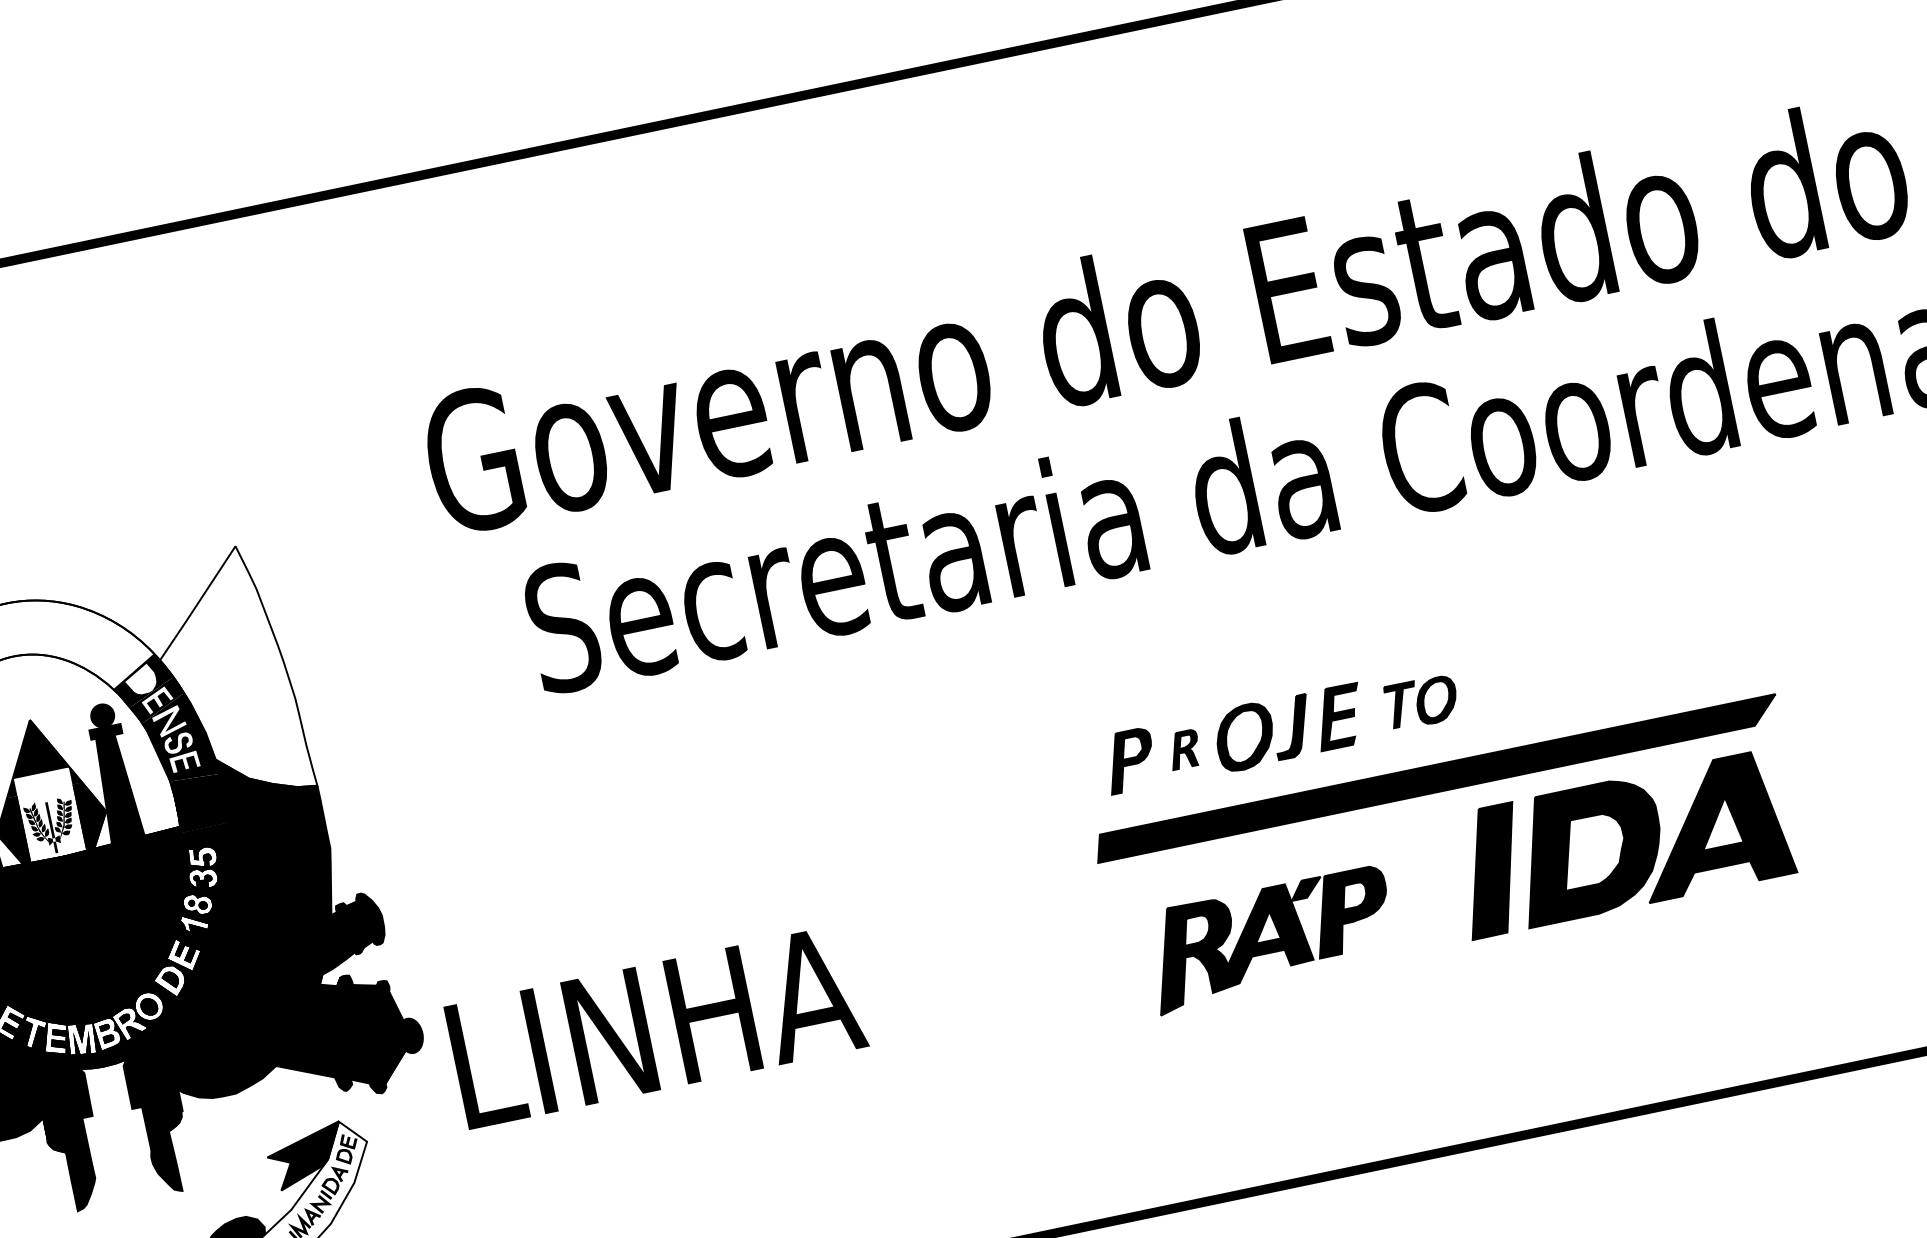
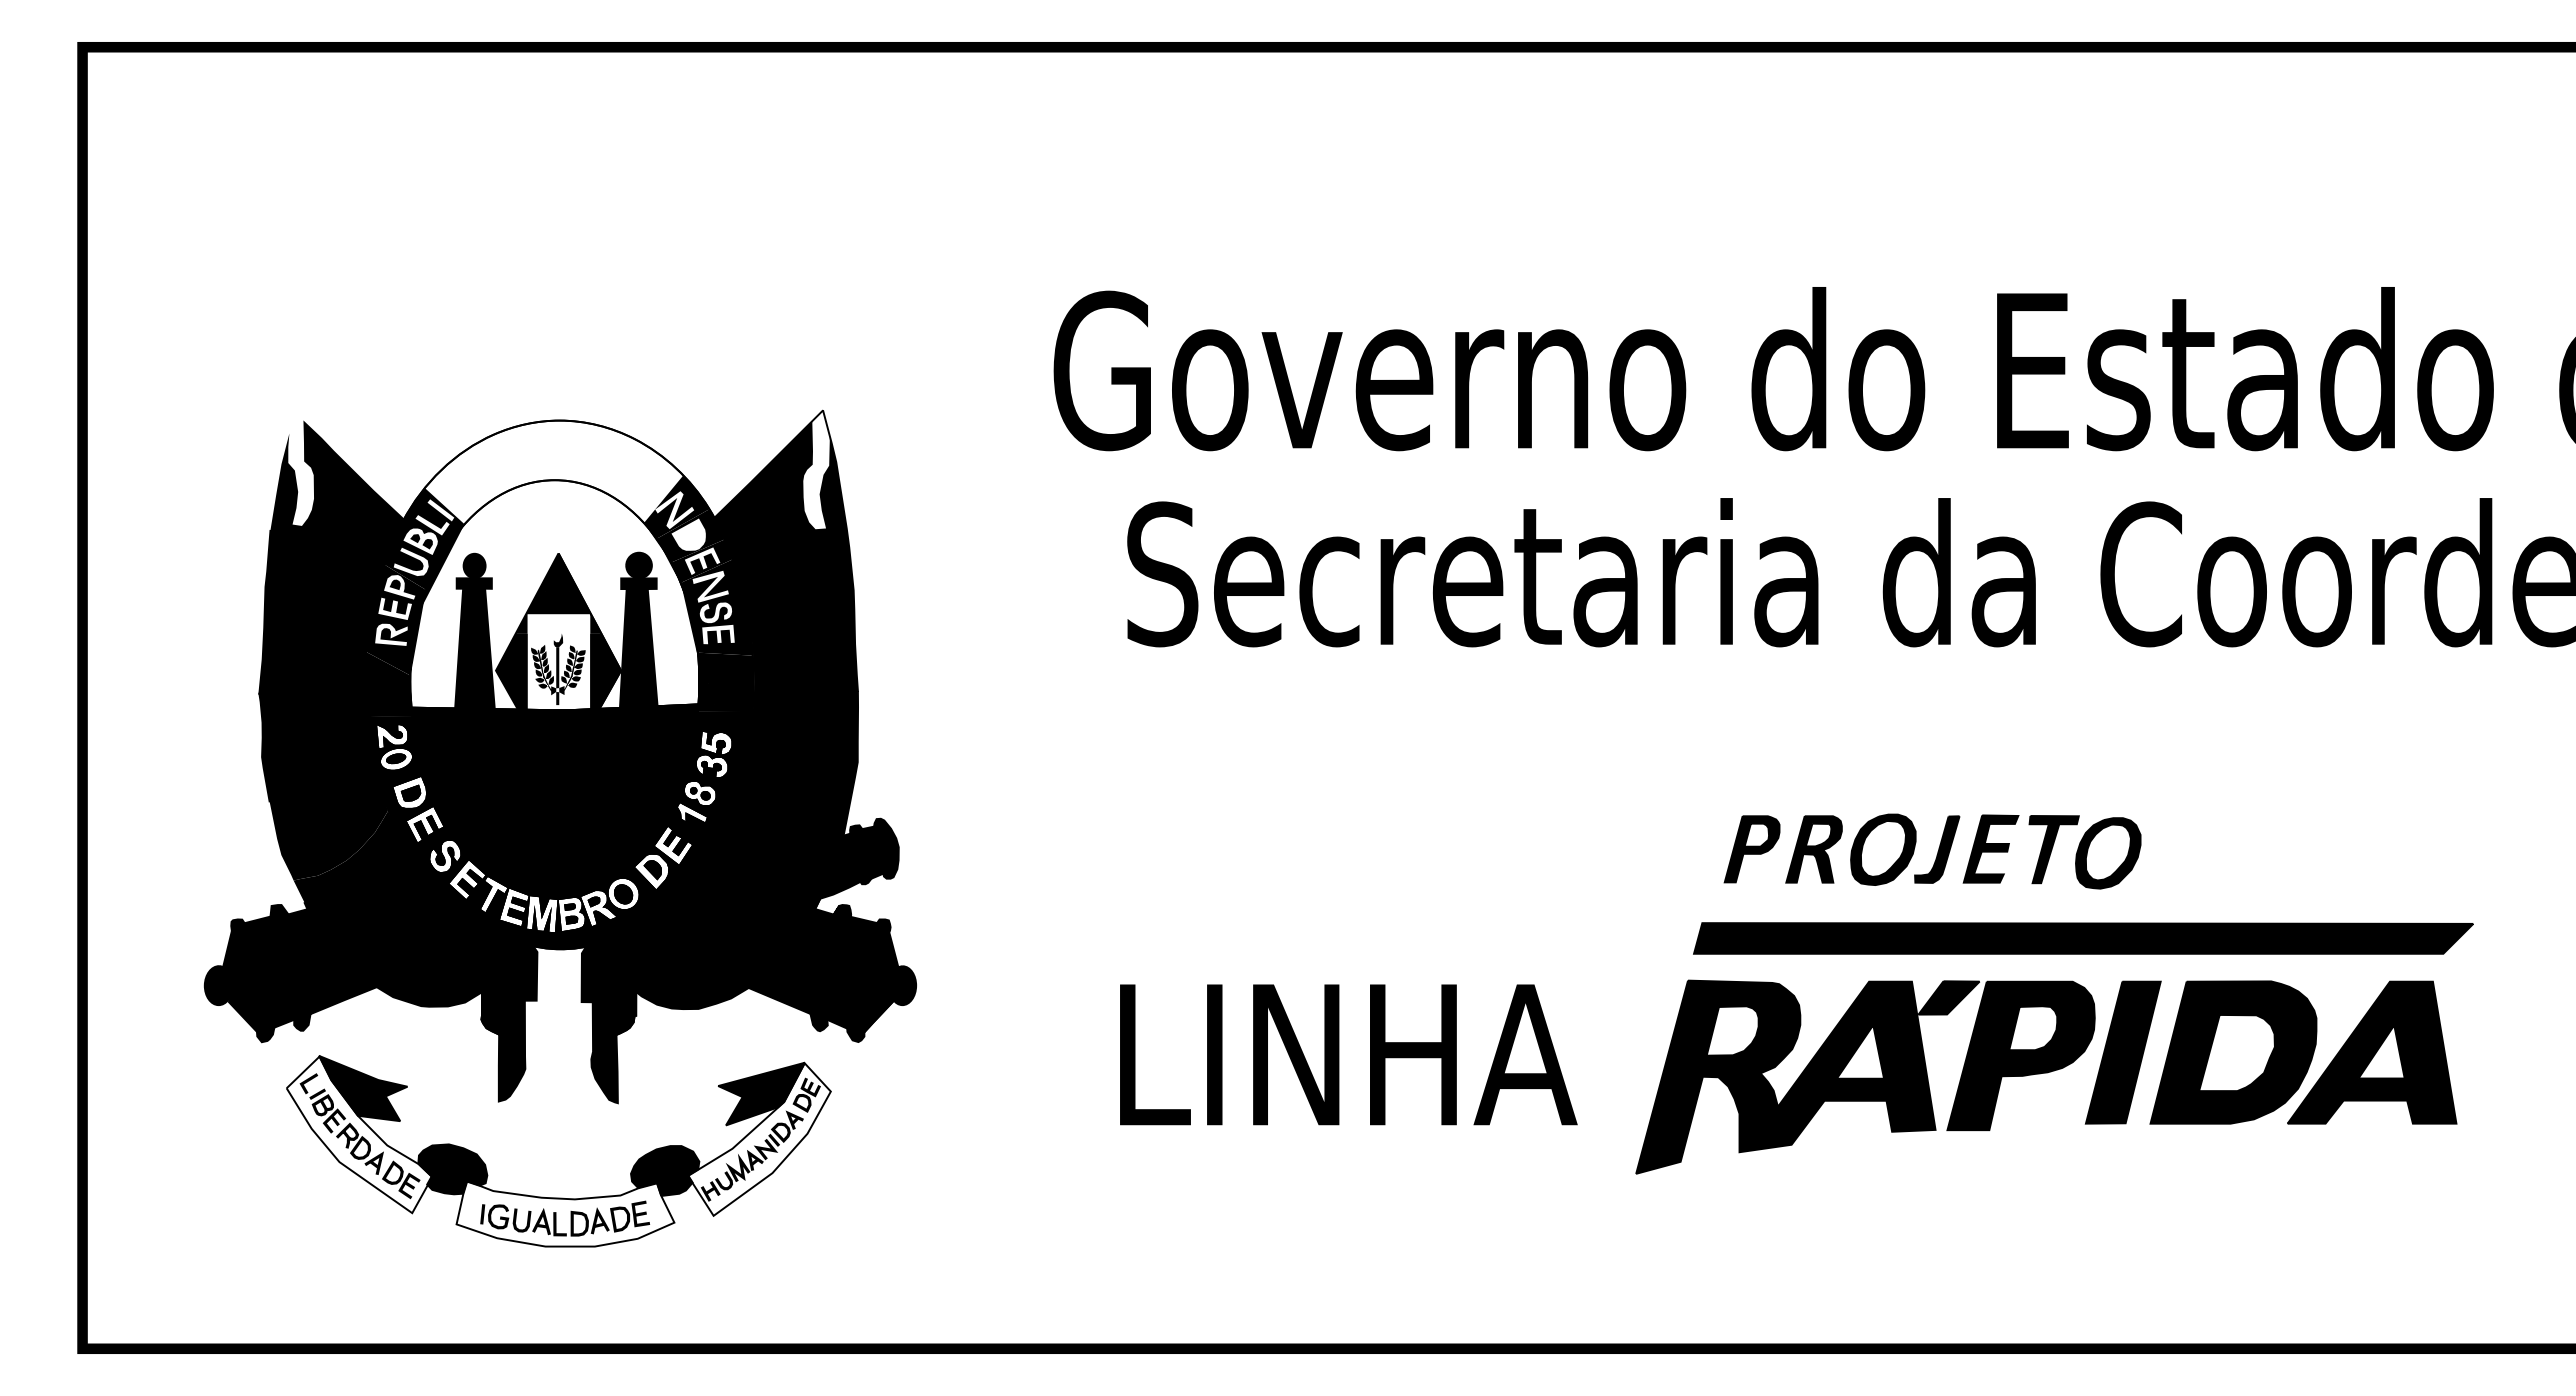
fill: (126, 668) -> (675, 519), added
fill: (229, 680) -> (785, 555), added
part: (1421, 702) -> (2084, 852), size x1.43
part: (1183, 749) -> (1813, 849), size x1.67
fill: (45, 796) -> (558, 640), added
part: (1270, 939) -> (1865, 1076), size x1.67
text: (656, 1026) -> (1348, 1054), moved

